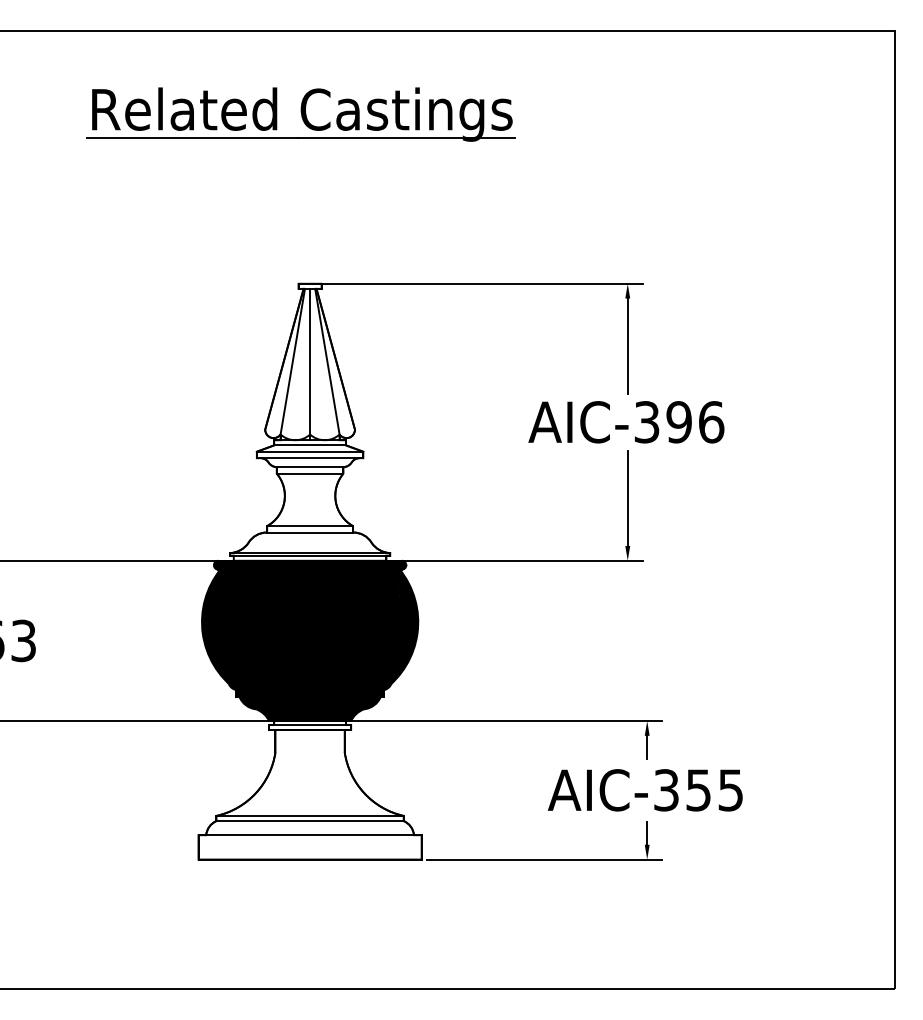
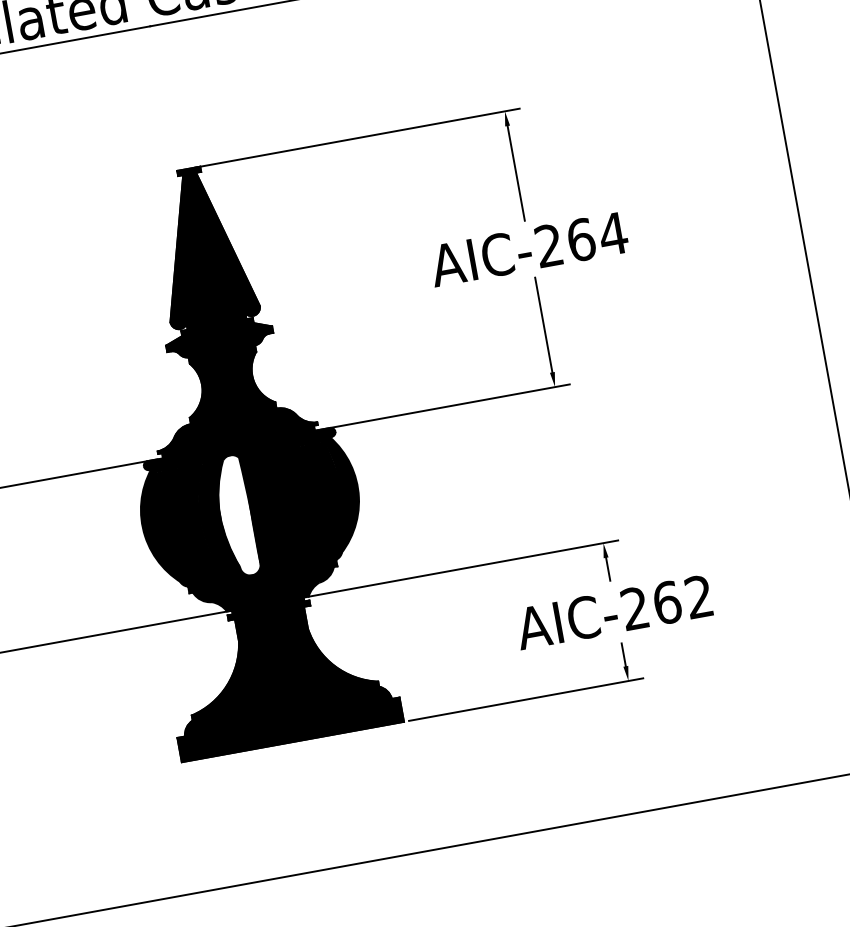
fill: (309, 421) -> (213, 306), added
text: (679, 422) -> (581, 240), AIC-396 -> AIC-264
fill: (309, 790) -> (279, 673), added
text: (698, 790) -> (667, 602), AIC-355 -> AIC-262

